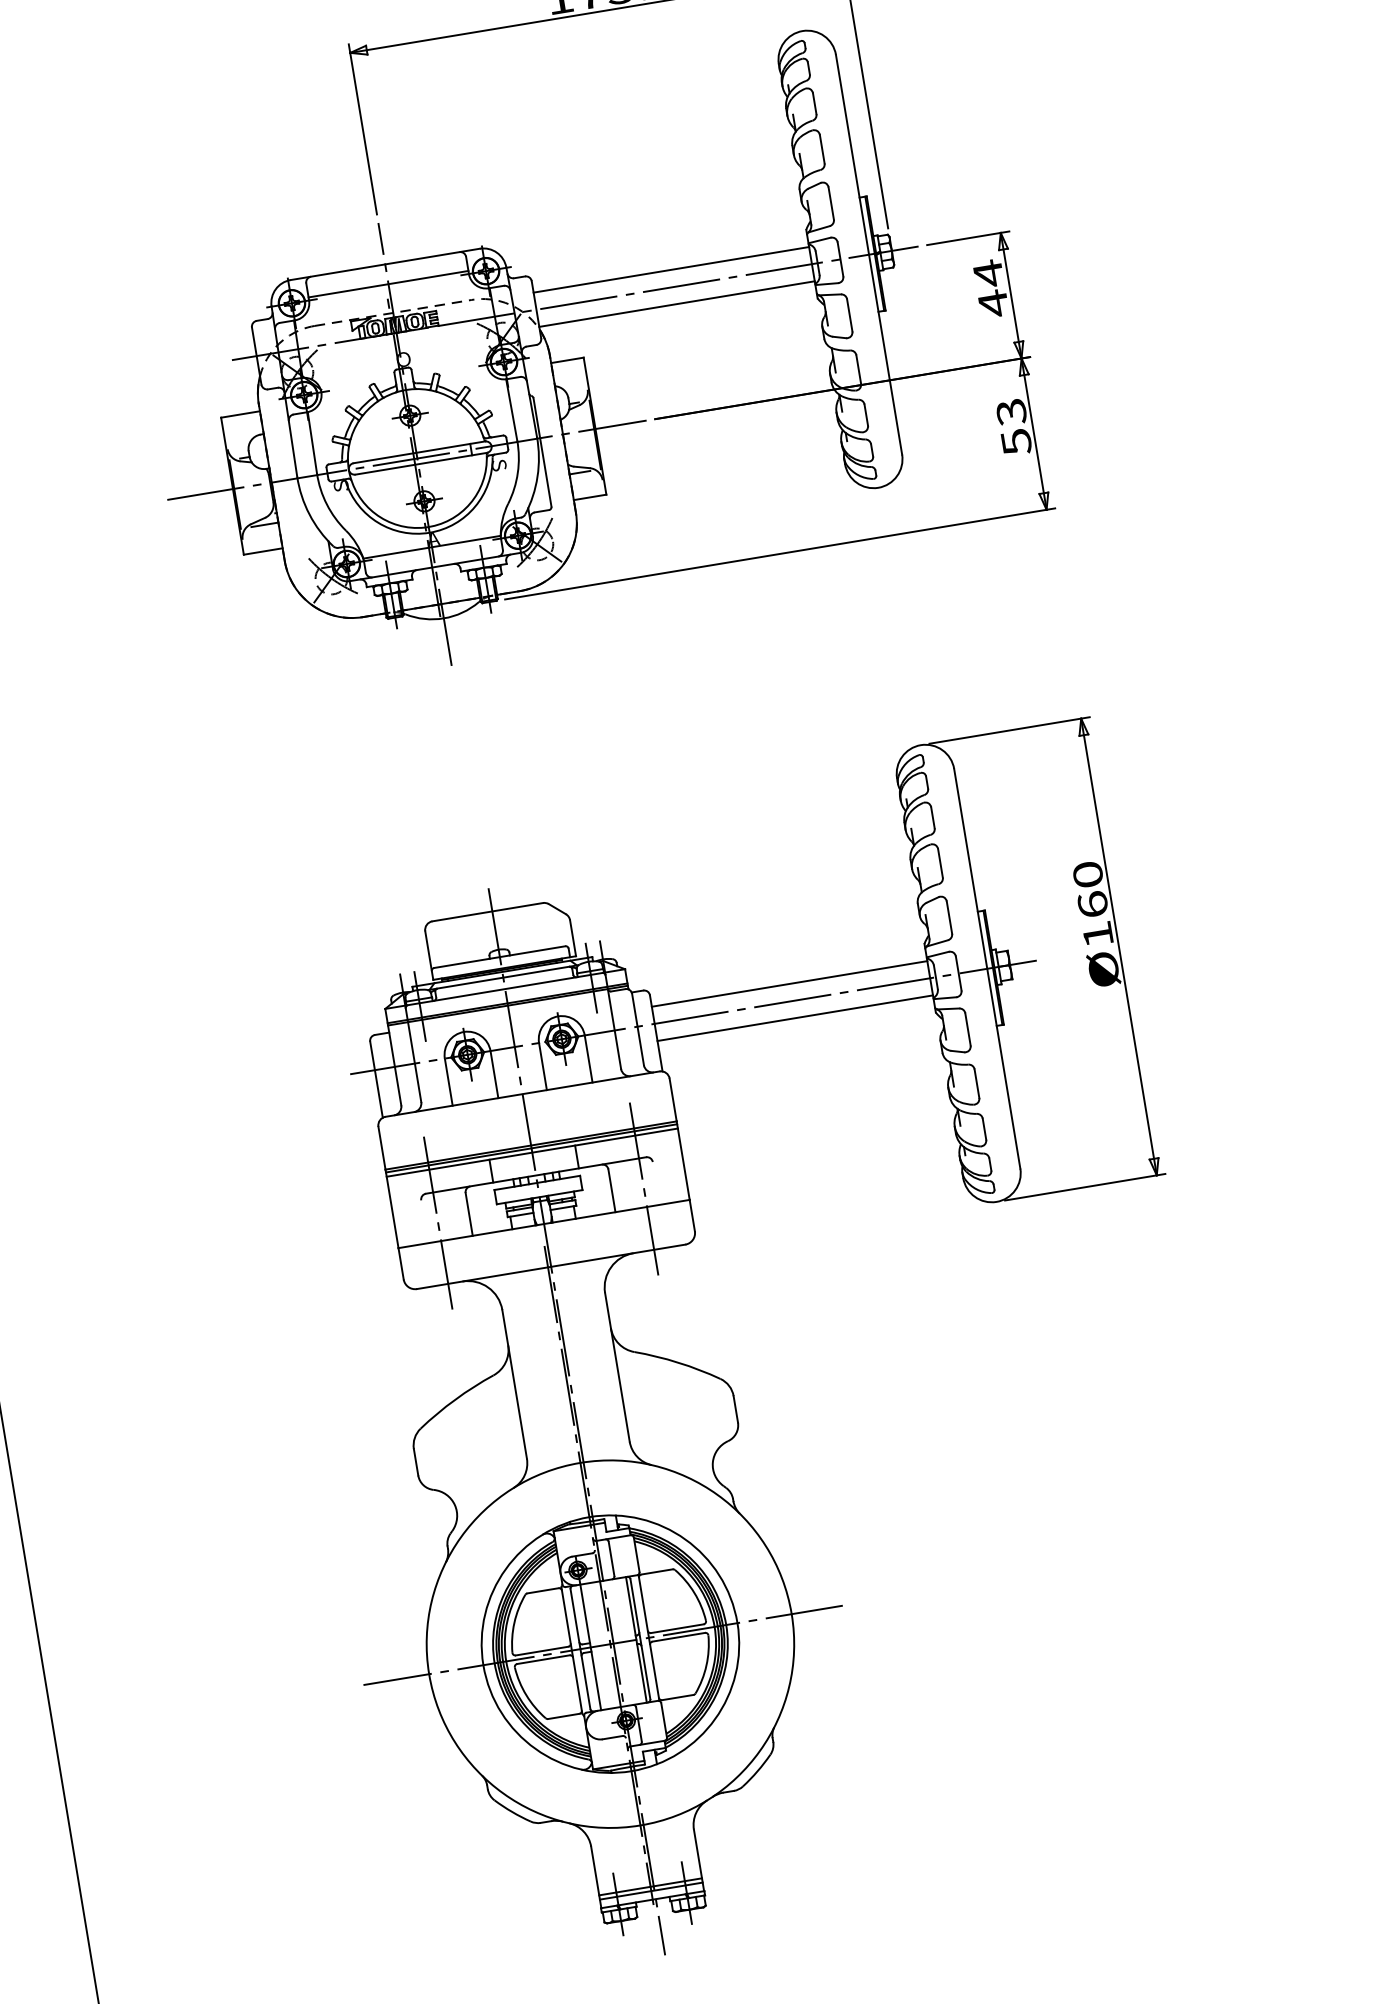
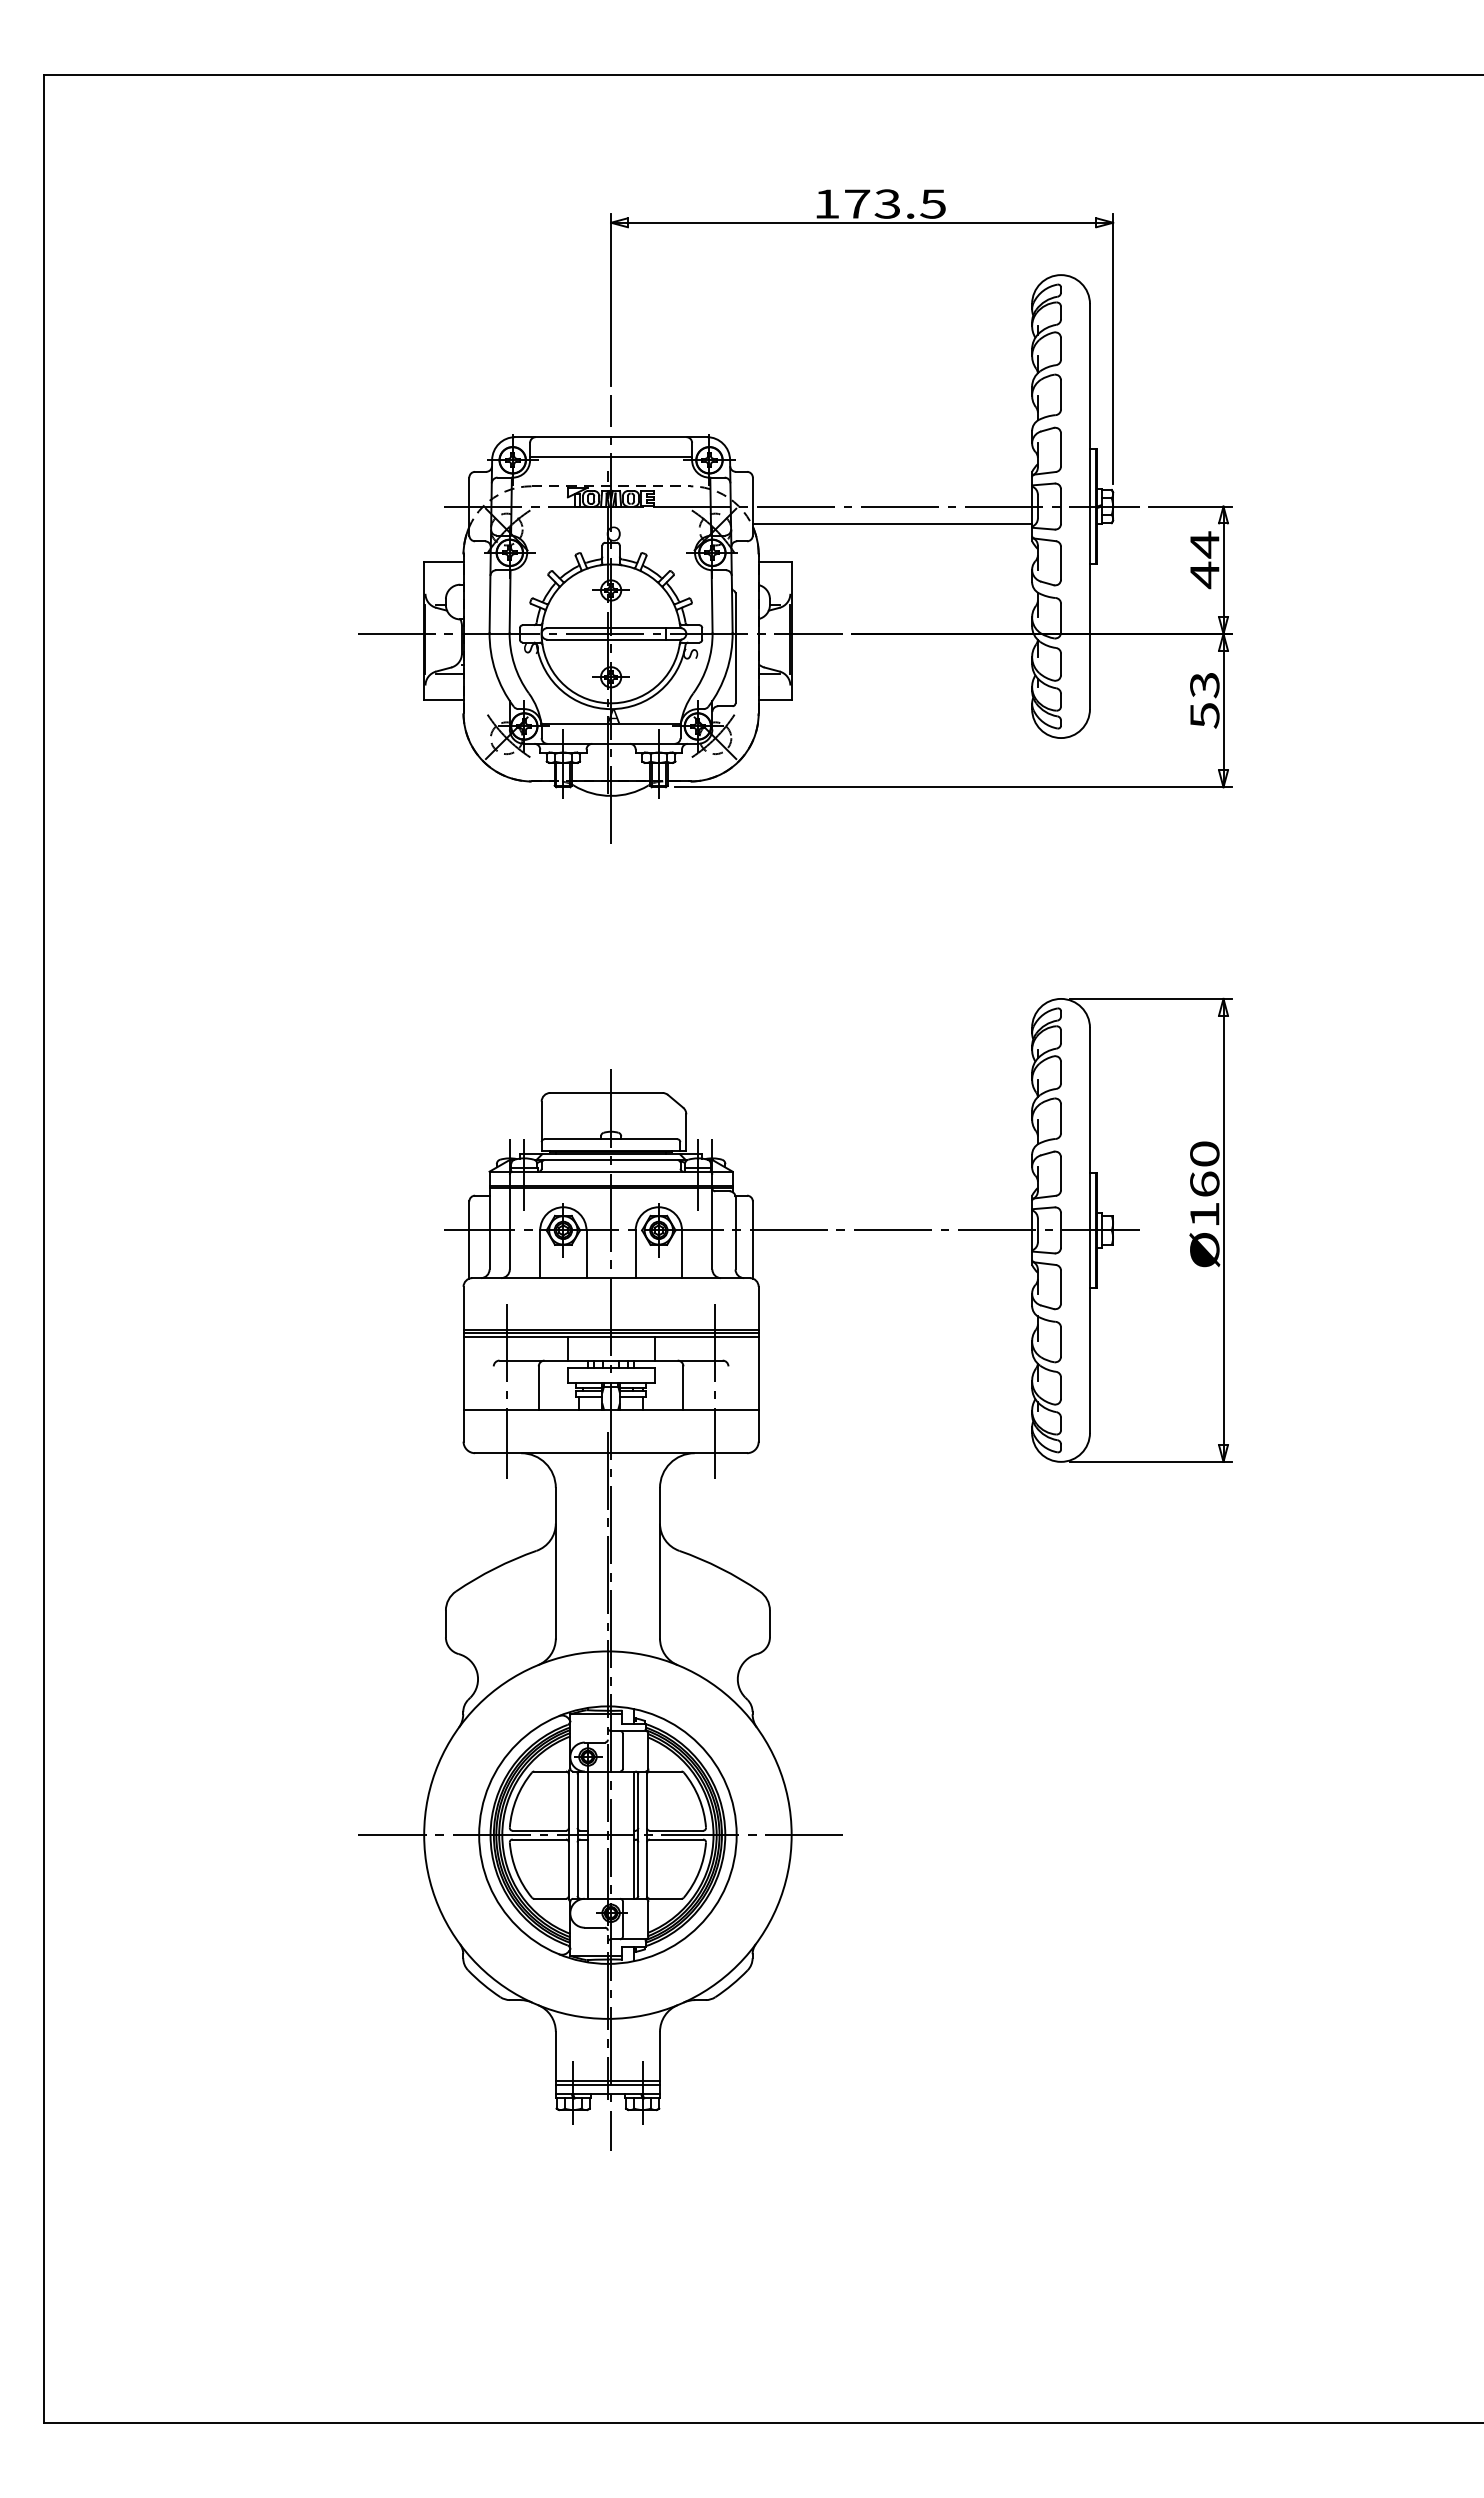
line: (671, 270) -> (892, 489), removed
line: (789, 984) -> (892, 1213), removed
line: (795, 1017) -> (892, 1247), removed

